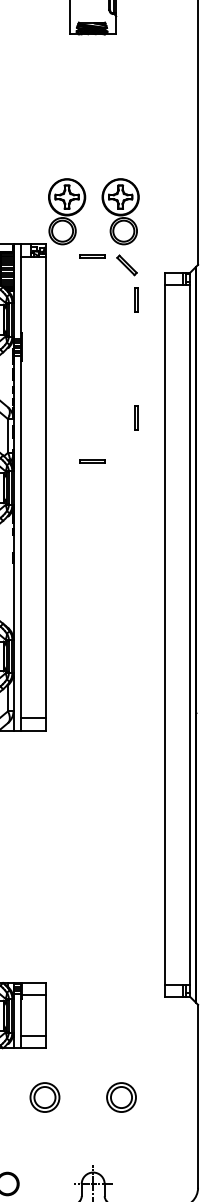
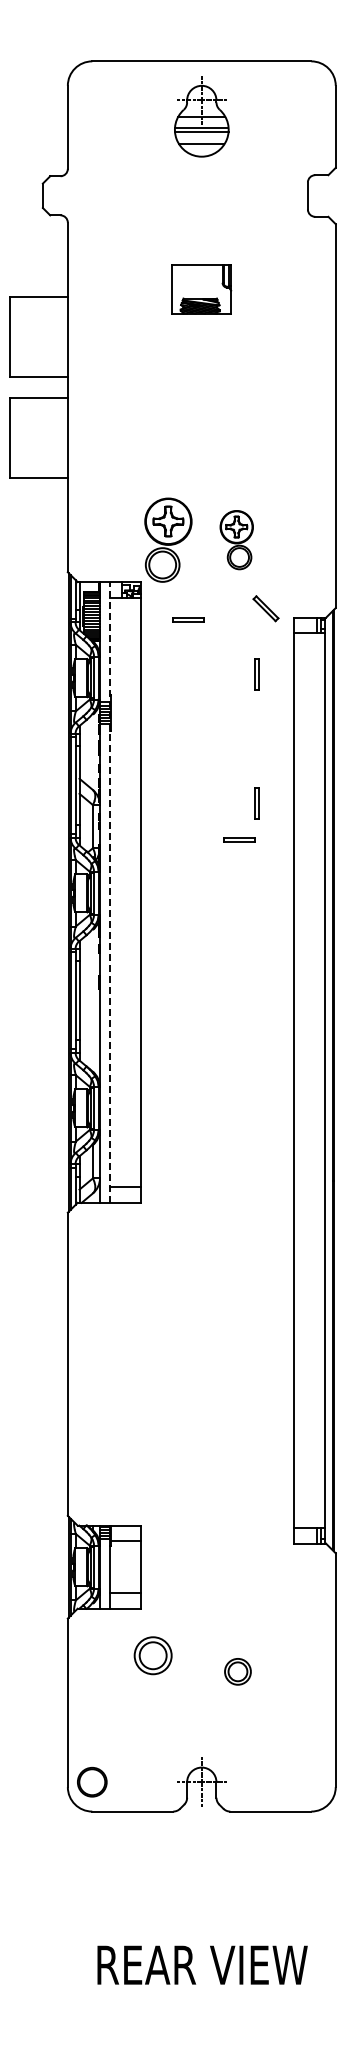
part: (120, 211) -> (236, 539), size x0.7
part: (92, 255) -> (188, 619), moved
part: (126, 265) -> (265, 608), moved
part: (136, 300) -> (256, 674), moved
part: (92, 460) -> (239, 839), moved
line: (20, 486) -> (109, 891), solid -> dashed
part: (44, 1097) -> (152, 1655), moved
part: (121, 1097) -> (237, 1671), size x0.7

